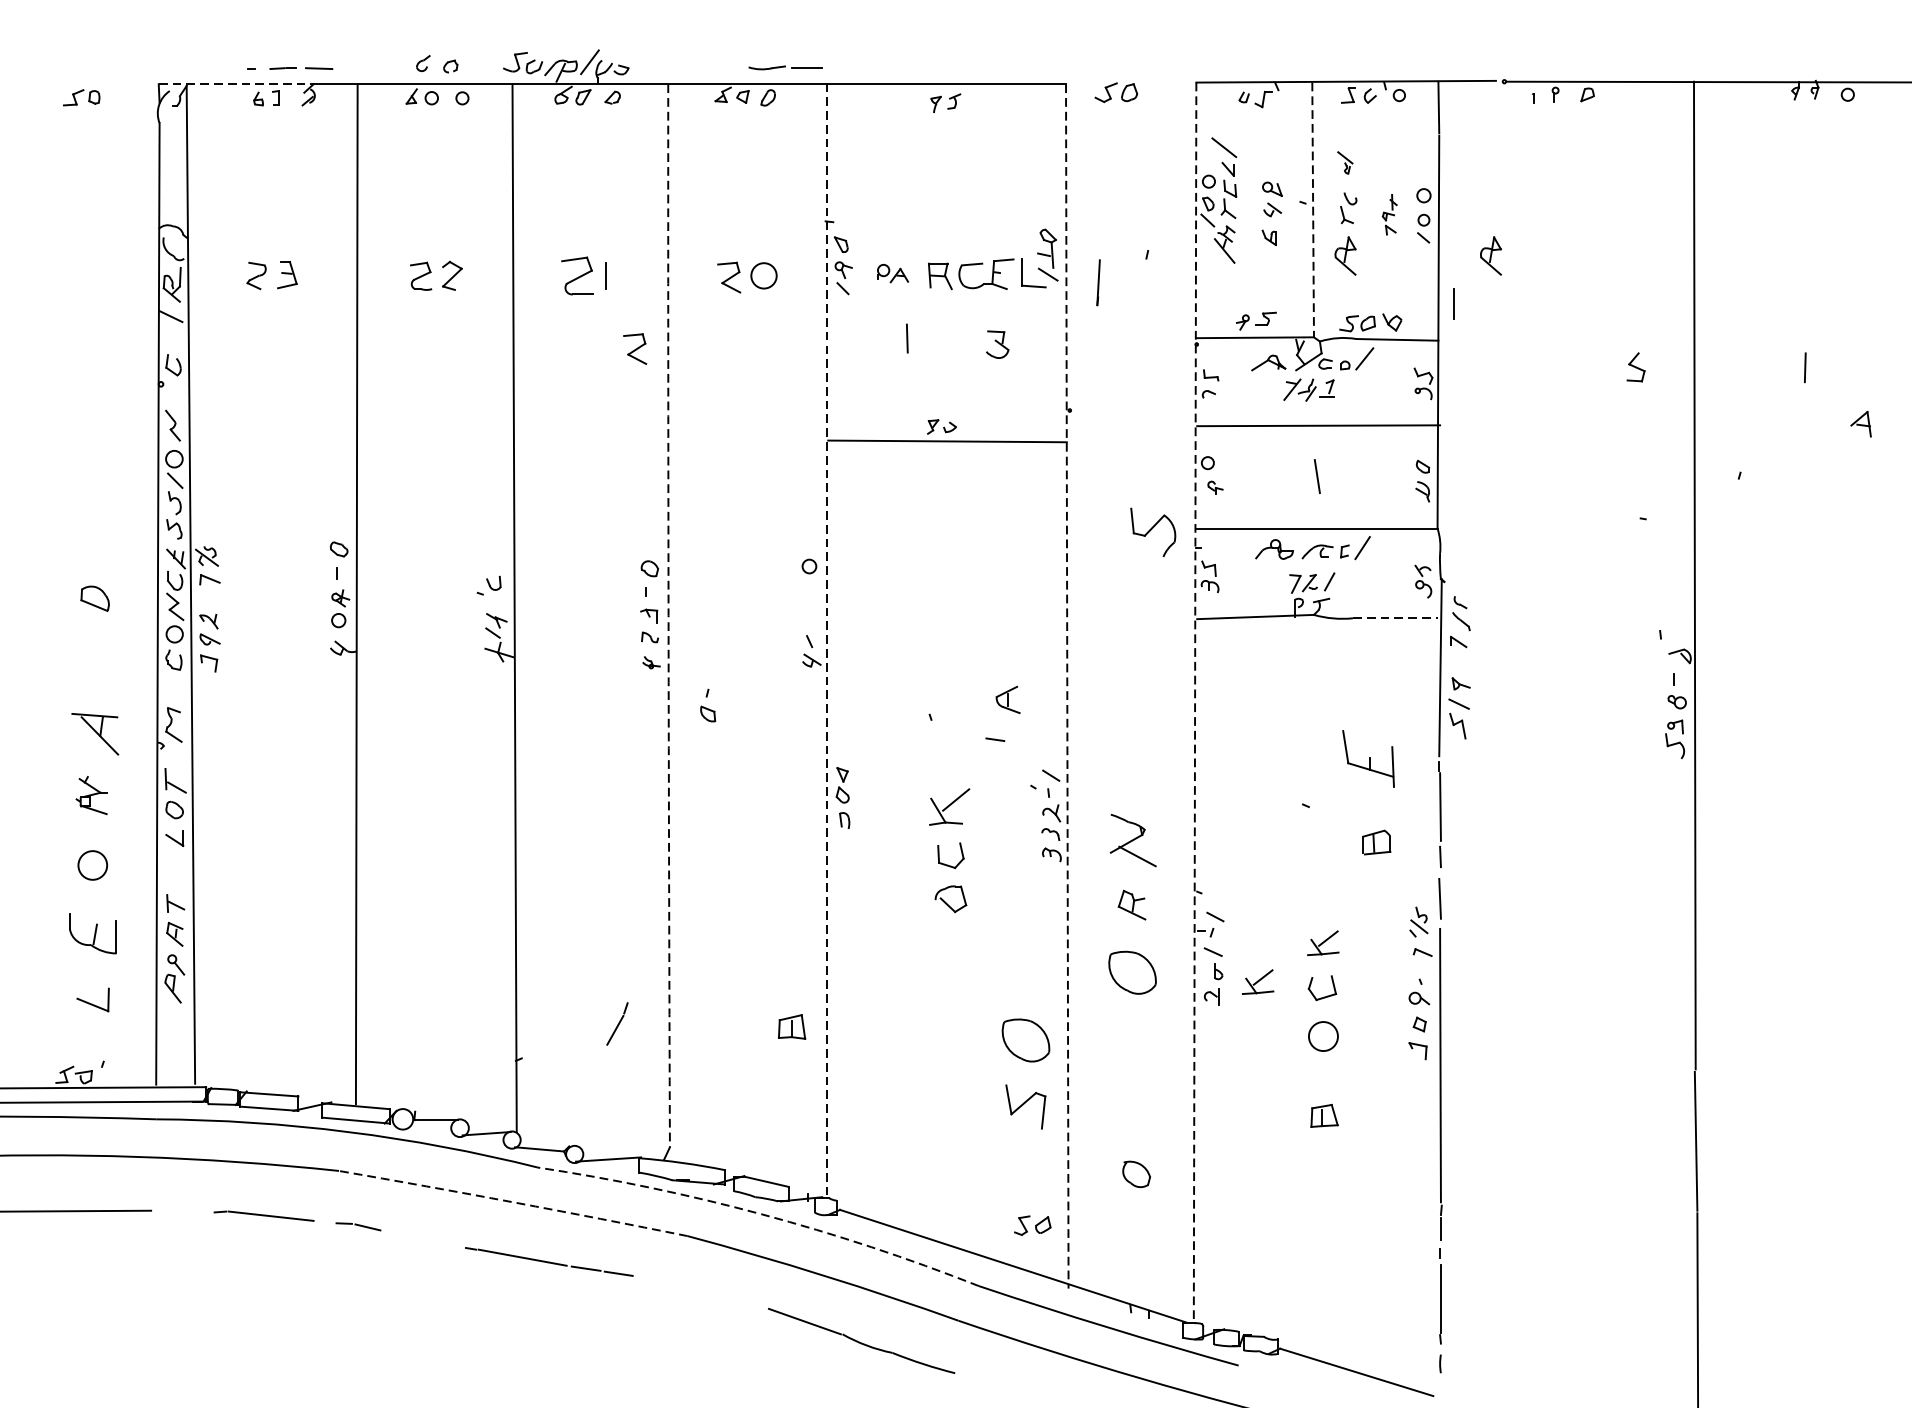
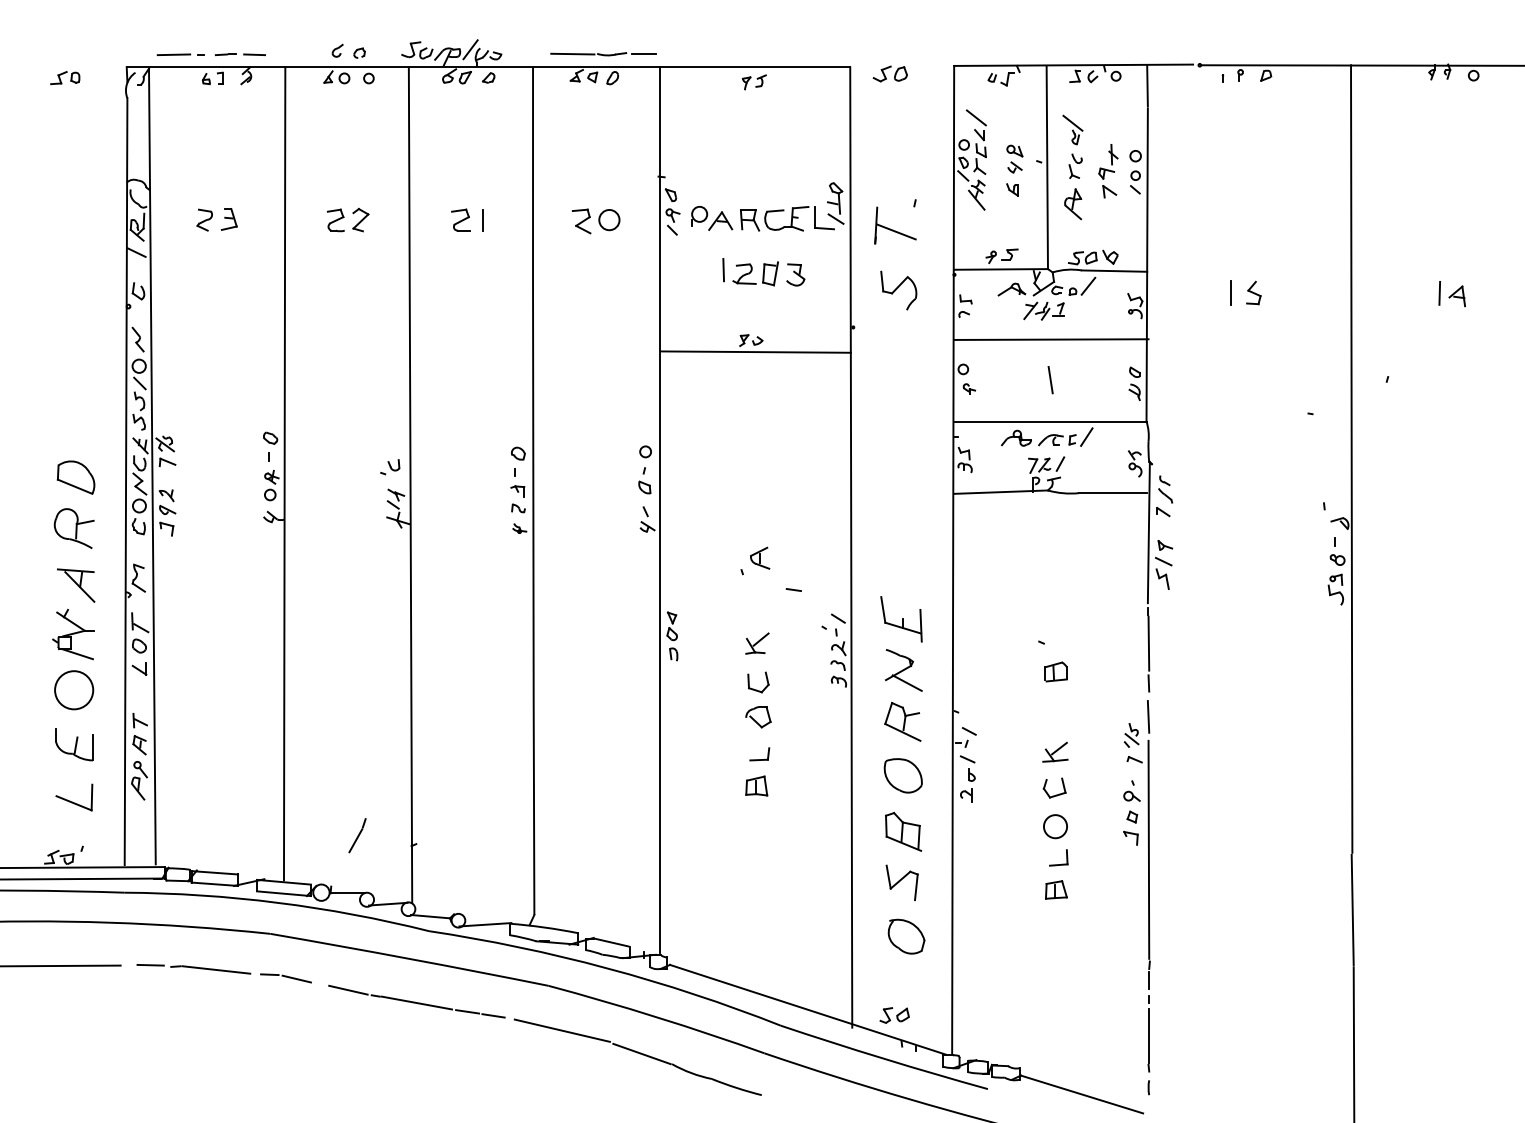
line: (717, 66) -> (572, 53), added
line: (217, 68) -> (173, 54), added
line: (236, 84) -> (188, 67), dashed -> solid
part: (1344, 162) -> (1072, 129), size x1.67
line: (1313, 209) -> (1047, 167), dashed -> solid
part: (1389, 214) -> (1108, 171), size x1.67
part: (1491, 256) -> (1189, 204), removed
part: (893, 272) -> (712, 217), size x1.67
part: (577, 275) -> (460, 219), size x0.71
line: (1124, 290) -> (896, 231), added
line: (1453, 303) -> (1230, 292), moved
part: (947, 342) -> (755, 273), added
part: (634, 349) -> (506, 278), removed
part: (1635, 366) -> (1253, 292), moved
part: (1860, 424) -> (1456, 296), moved
part: (1152, 532) -> (898, 290), moved
part: (94, 598) -> (75, 477), size x1.67
arc: (668, 616) -> (533, 491), dashed -> solid
line: (1394, 618) -> (1112, 493), dashed -> solid
line: (826, 640) -> (659, 510), dashed -> solid
part: (91, 662) -> (73, 528), added
line: (1067, 686) -> (851, 547), dashed -> solid
part: (1008, 698) -> (760, 557), moved
line: (1195, 702) -> (953, 560), dashed -> solid
part: (707, 705) -> (644, 480), moved
part: (1368, 759) -> (901, 619), moved
part: (91, 795) -> (73, 634), size x1.67
part: (949, 806) -> (757, 643), size x0.71
part: (1376, 841) -> (1055, 671), moved
circle: (93, 865) -> (74, 690), size x1.67
part: (1131, 904) -> (902, 721), size x1.67
part: (952, 946) -> (759, 754), added
part: (1258, 982) -> (1003, 783), removed
part: (93, 999) -> (74, 797), size x1.43
part: (617, 1023) -> (357, 835), moved
part: (791, 1026) -> (756, 785), moved
part: (1024, 1040) -> (817, 829), removed
part: (1132, 1042) -> (903, 831), added
part: (1330, 1082) -> (1061, 863), added
part: (1024, 1106) -> (901, 882), moved
part: (1136, 1174) -> (906, 936), size x1.67
arc: (513, 1201) -> (409, 958), dashed -> solid
line: (188, 1209) -> (150, 964), added
arc: (761, 1214) -> (607, 968), dashed -> solid
part: (1032, 1225) -> (894, 1015), moved
part: (357, 1226) -> (285, 978), size x1.43
line: (436, 1240) -> (348, 989), added
line: (703, 1292) -> (561, 1030), added

